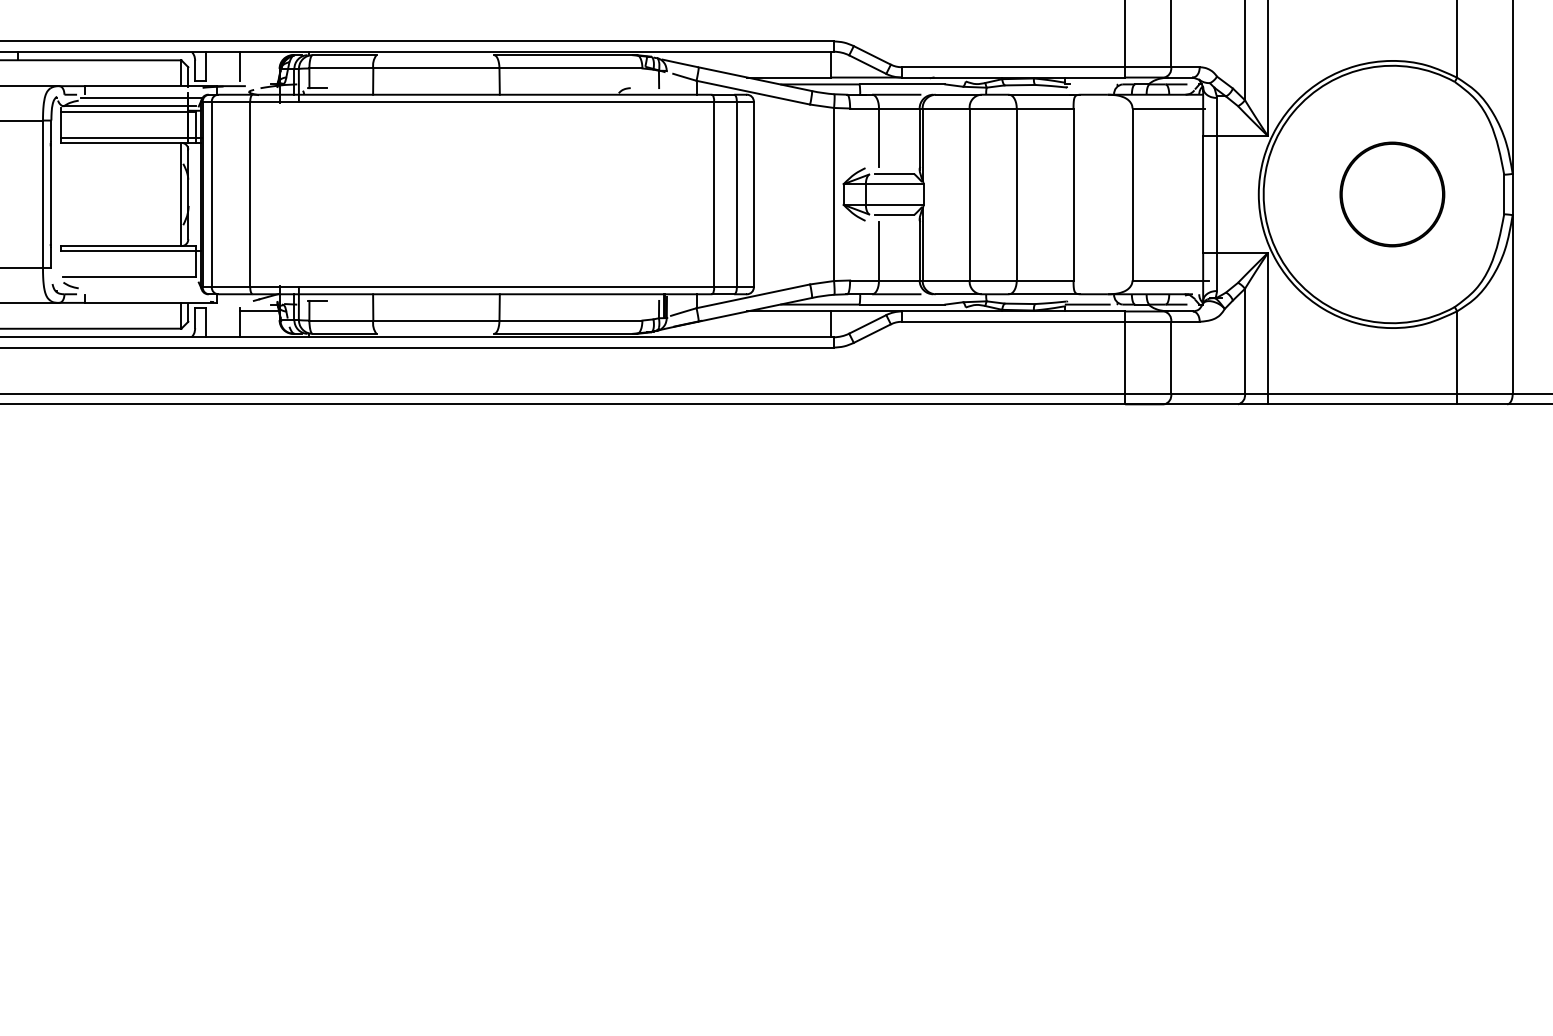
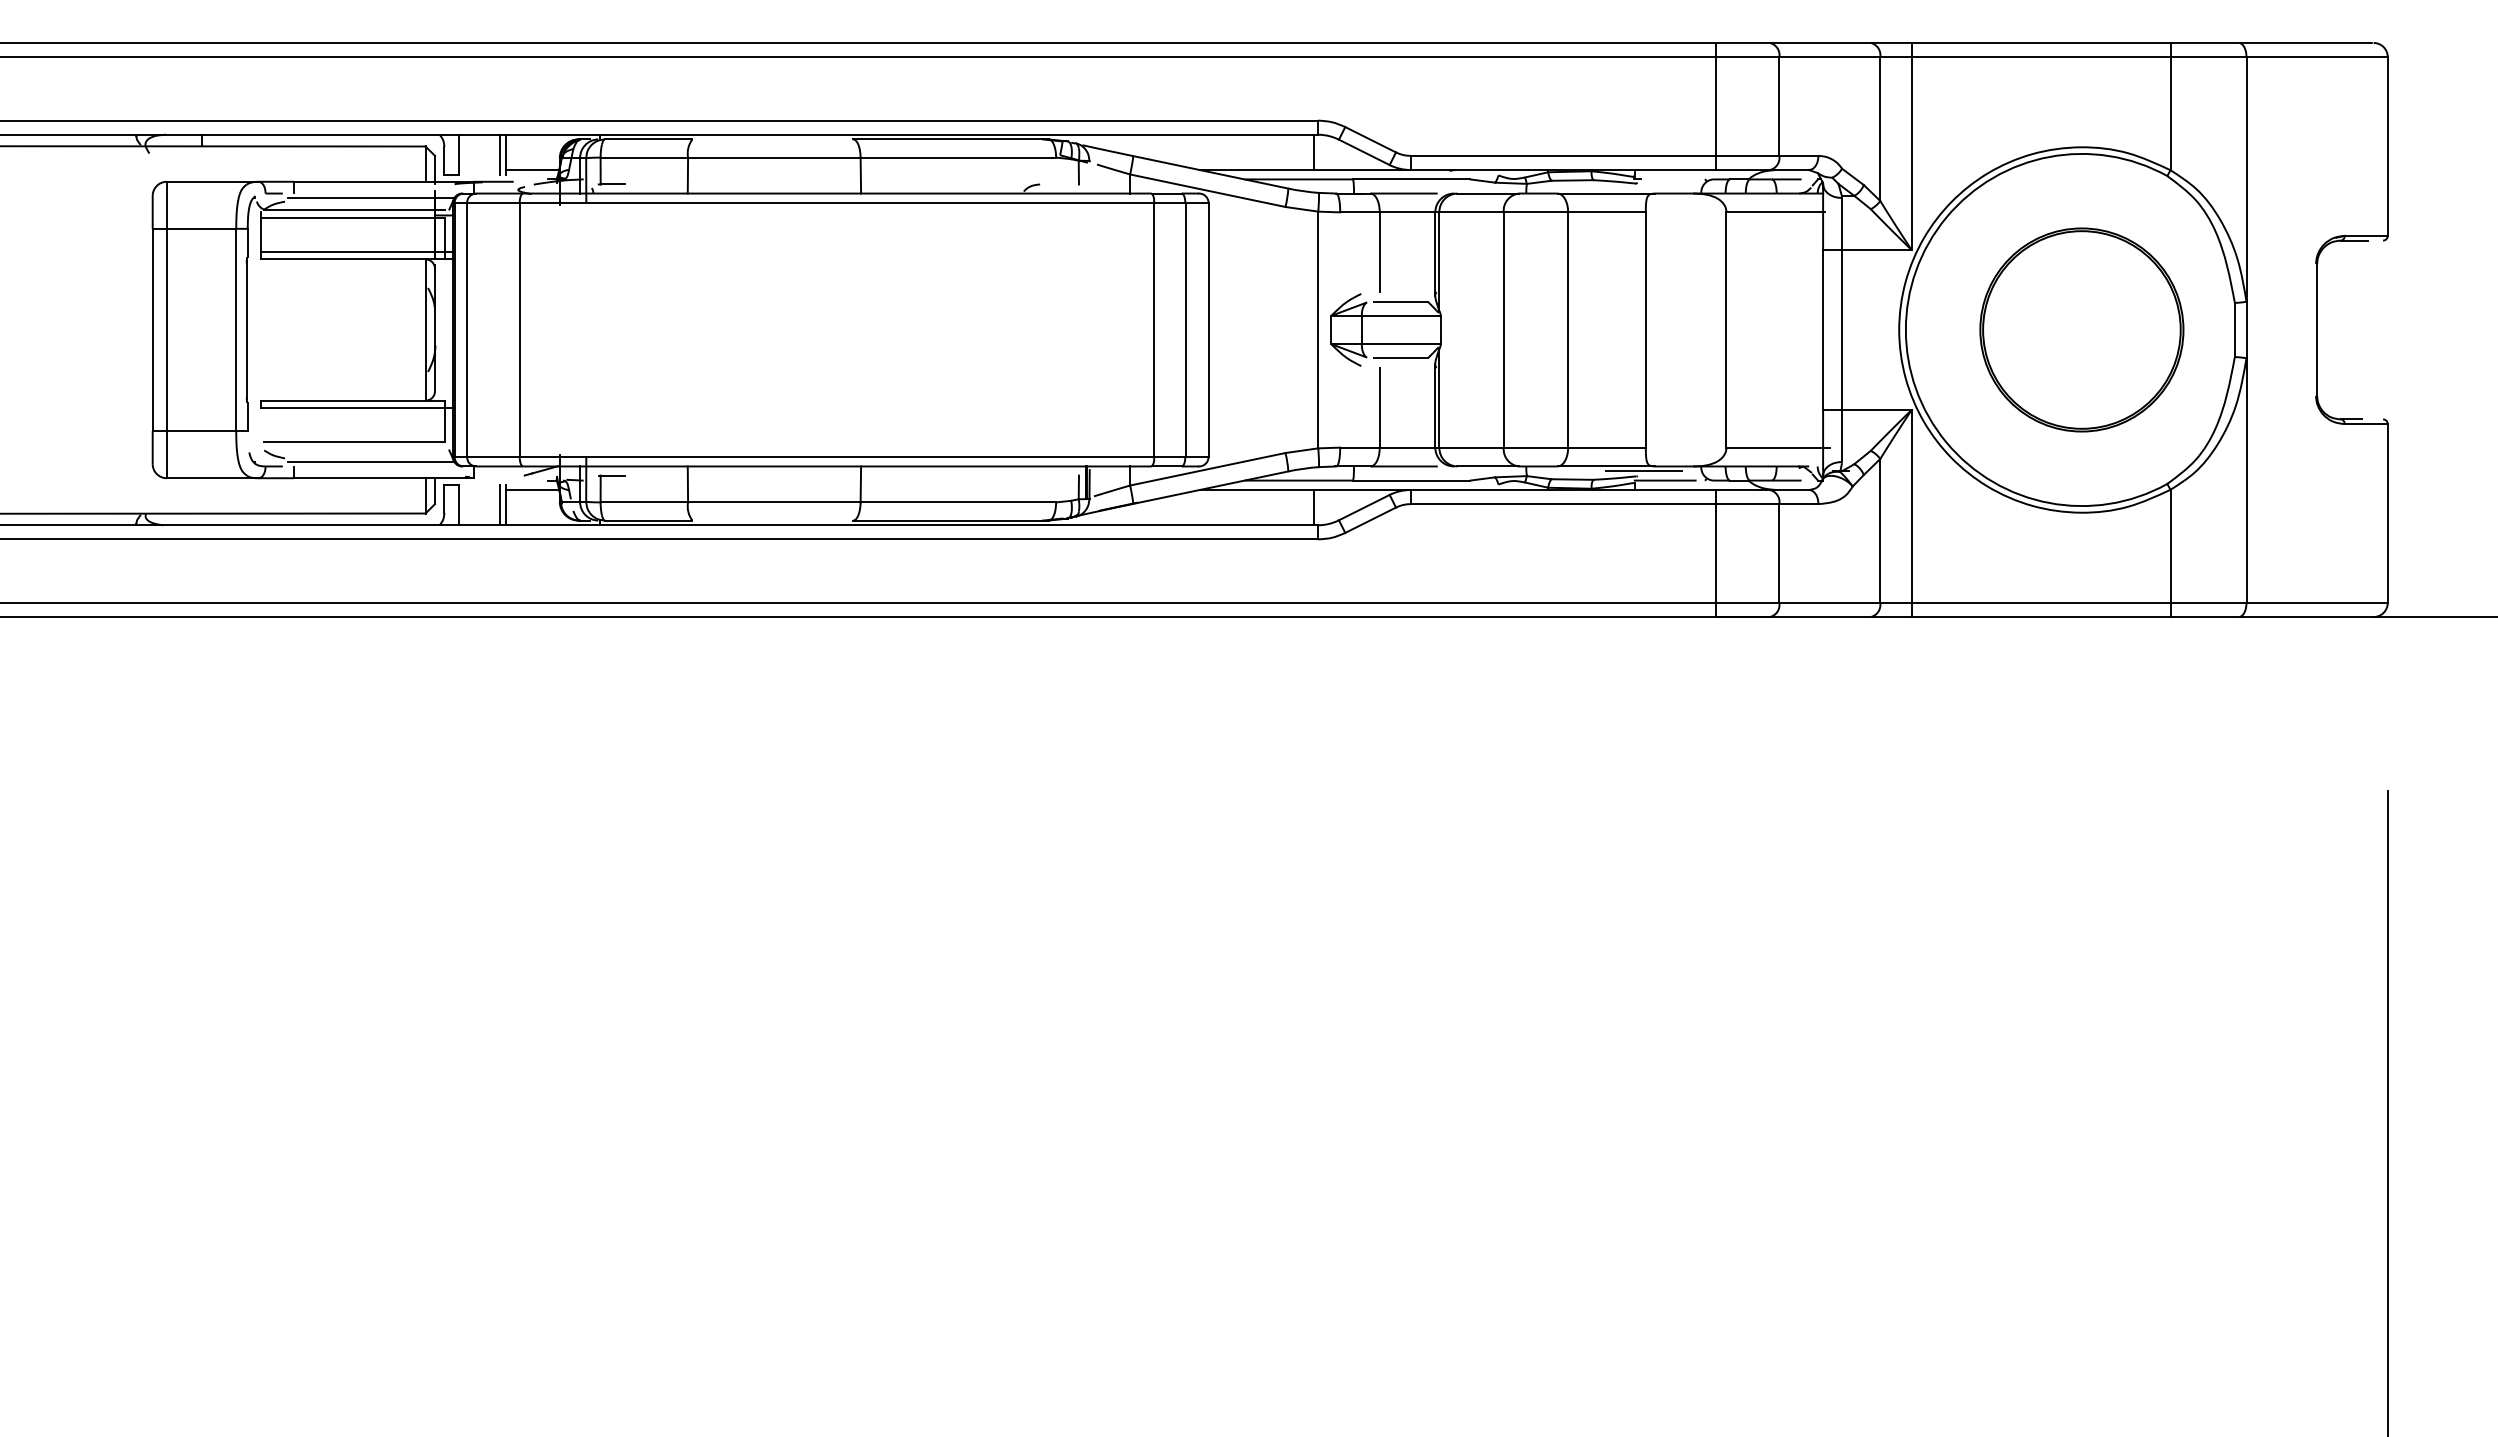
line: (236, 66) -> (500, 154), added
line: (259, 77) -> (532, 170), added
part: (1392, 194) -> (2081, 329), size x1.43
line: (141, 291) -> (371, 462), added
line: (1071, 297) -> (1643, 471), added
line: (236, 322) -> (500, 505), added

